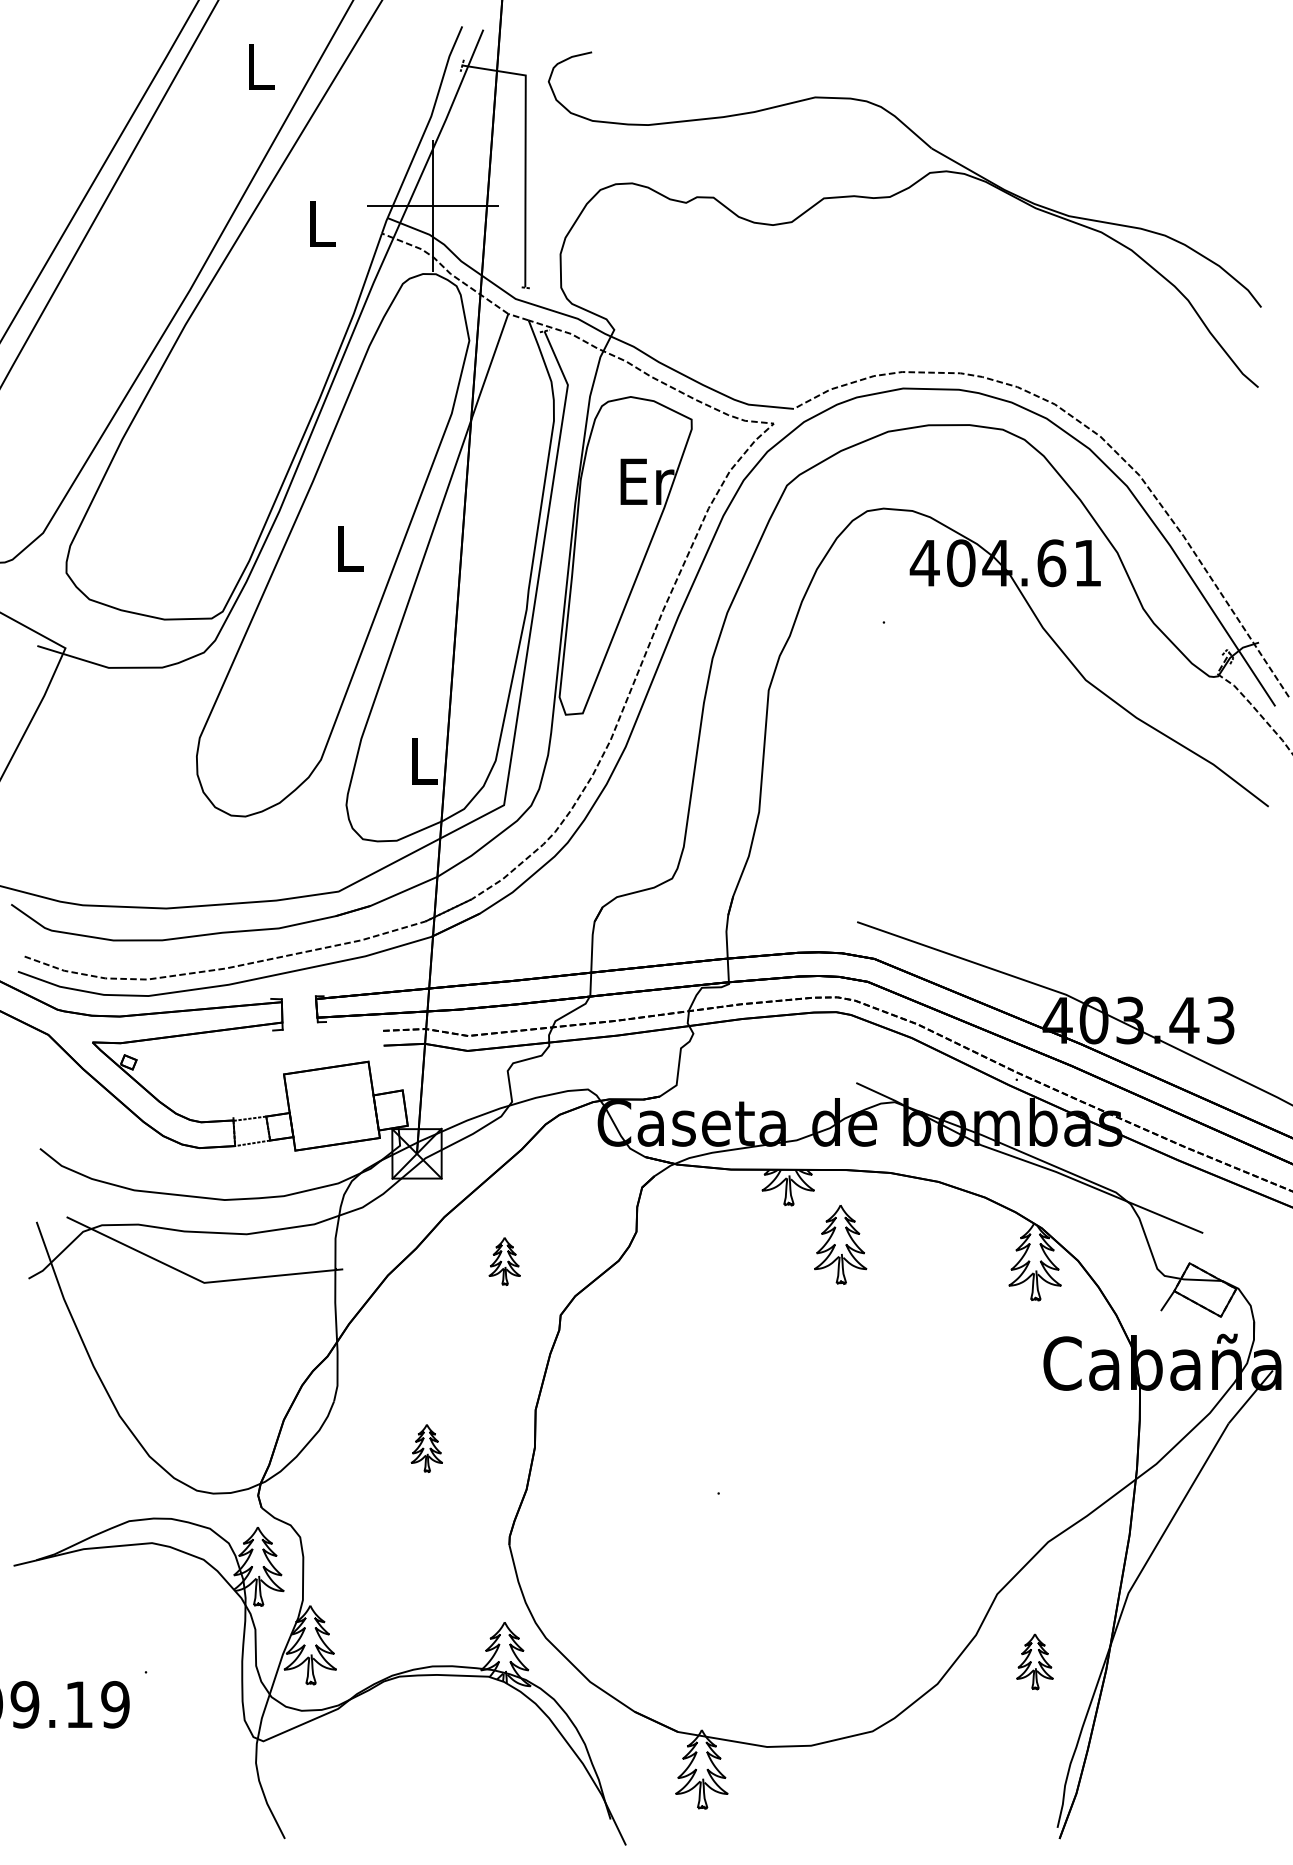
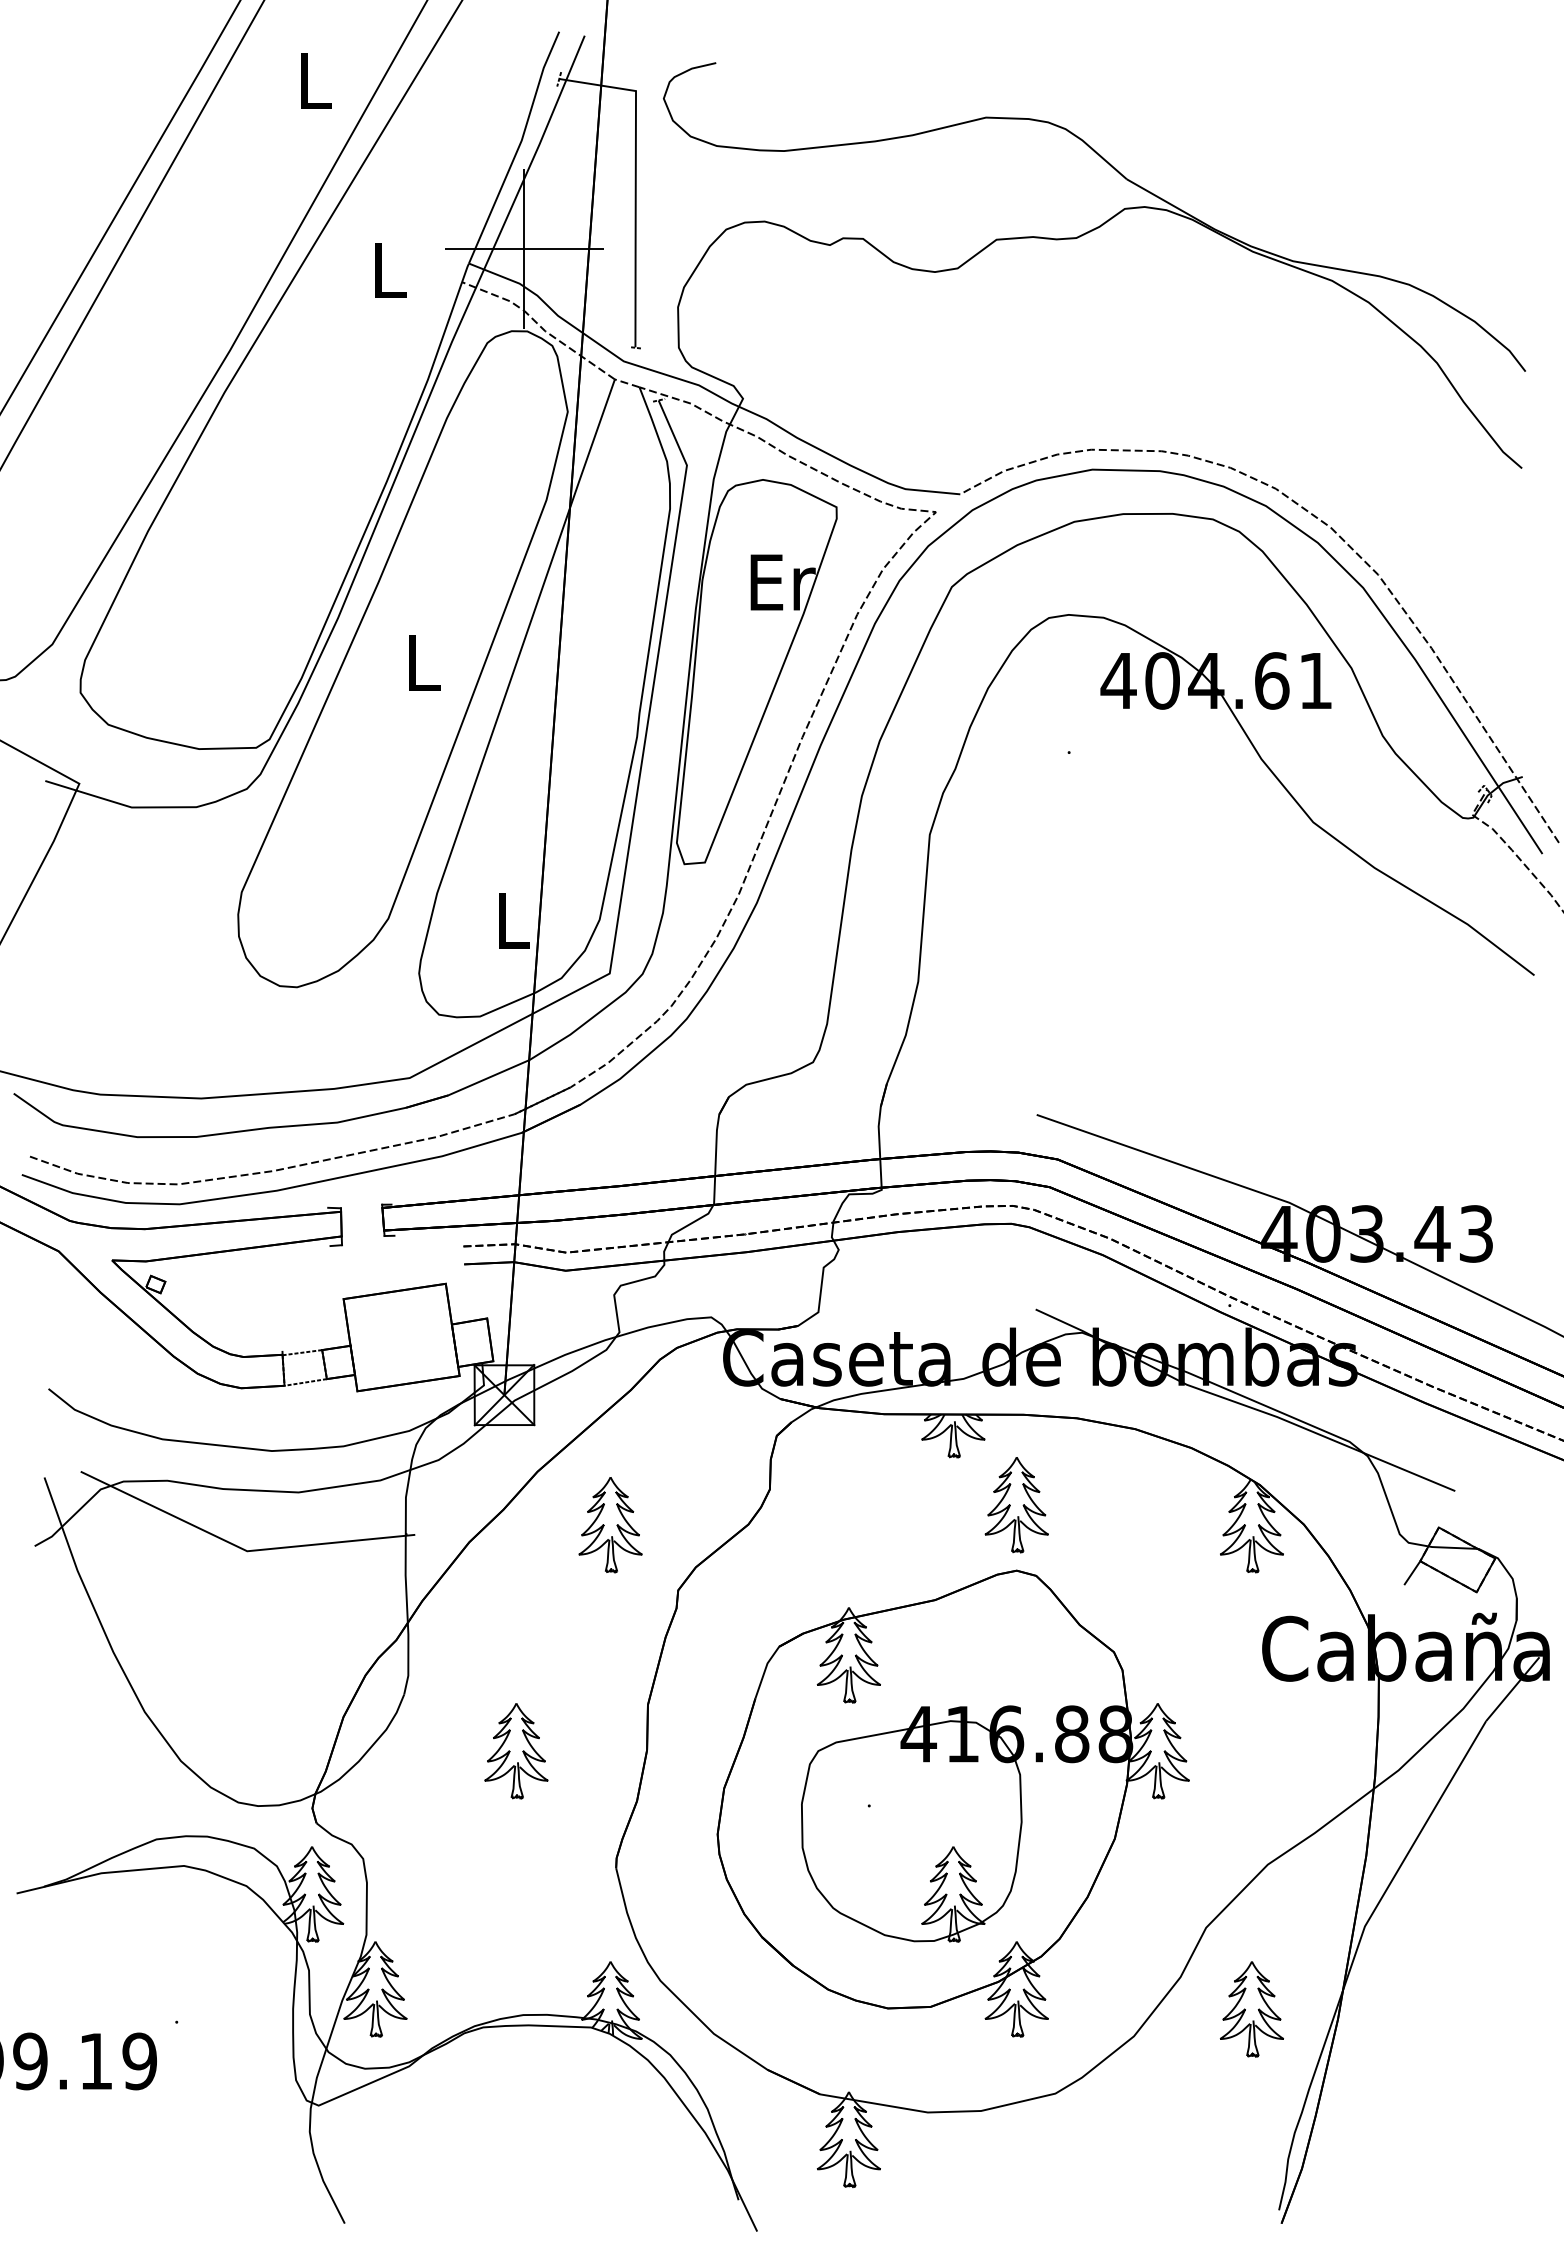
part: (504, 1261) -> (610, 1525), size x1.67
part: (426, 1448) -> (516, 1751), size x1.67
part: (787, 1491) -> (952, 1803), added
part: (1034, 1661) -> (1251, 2009), size x1.43

